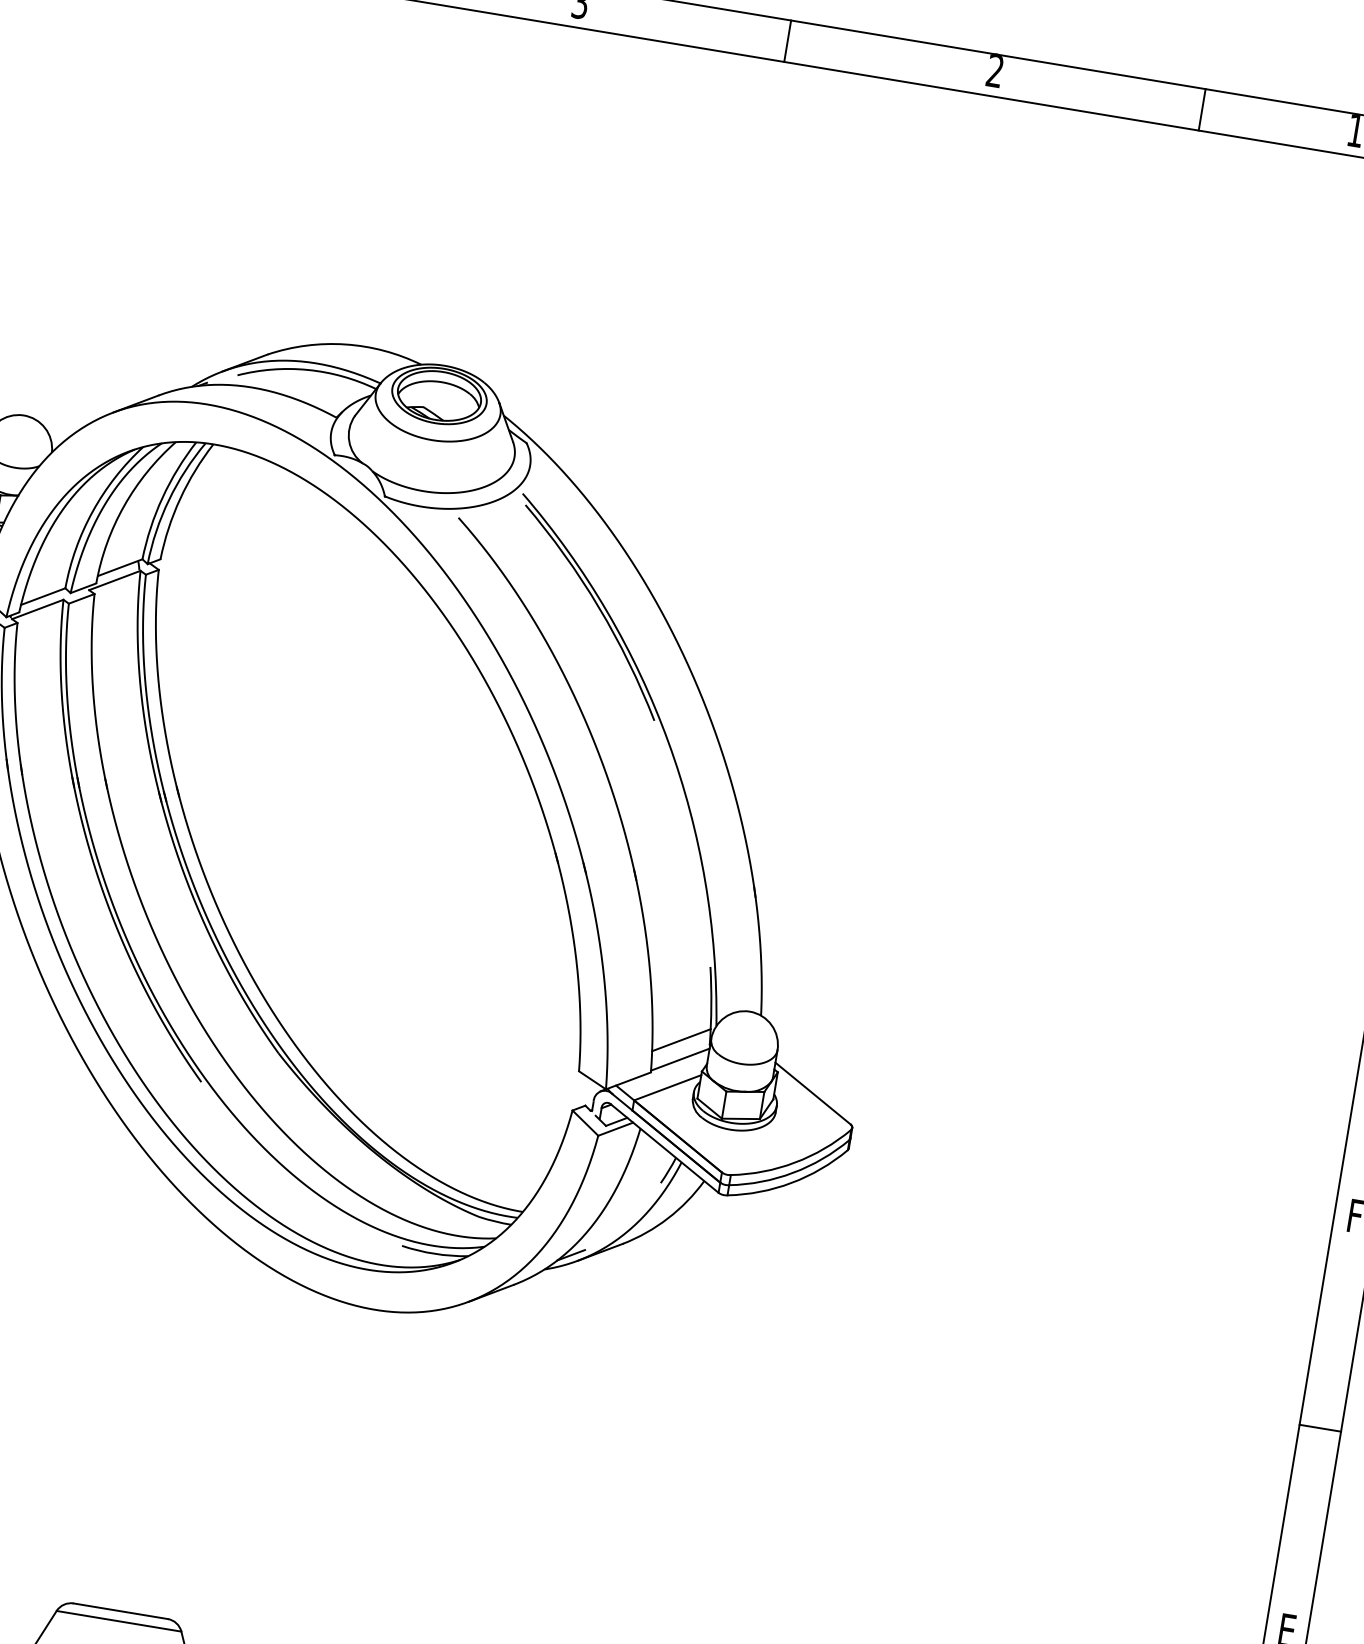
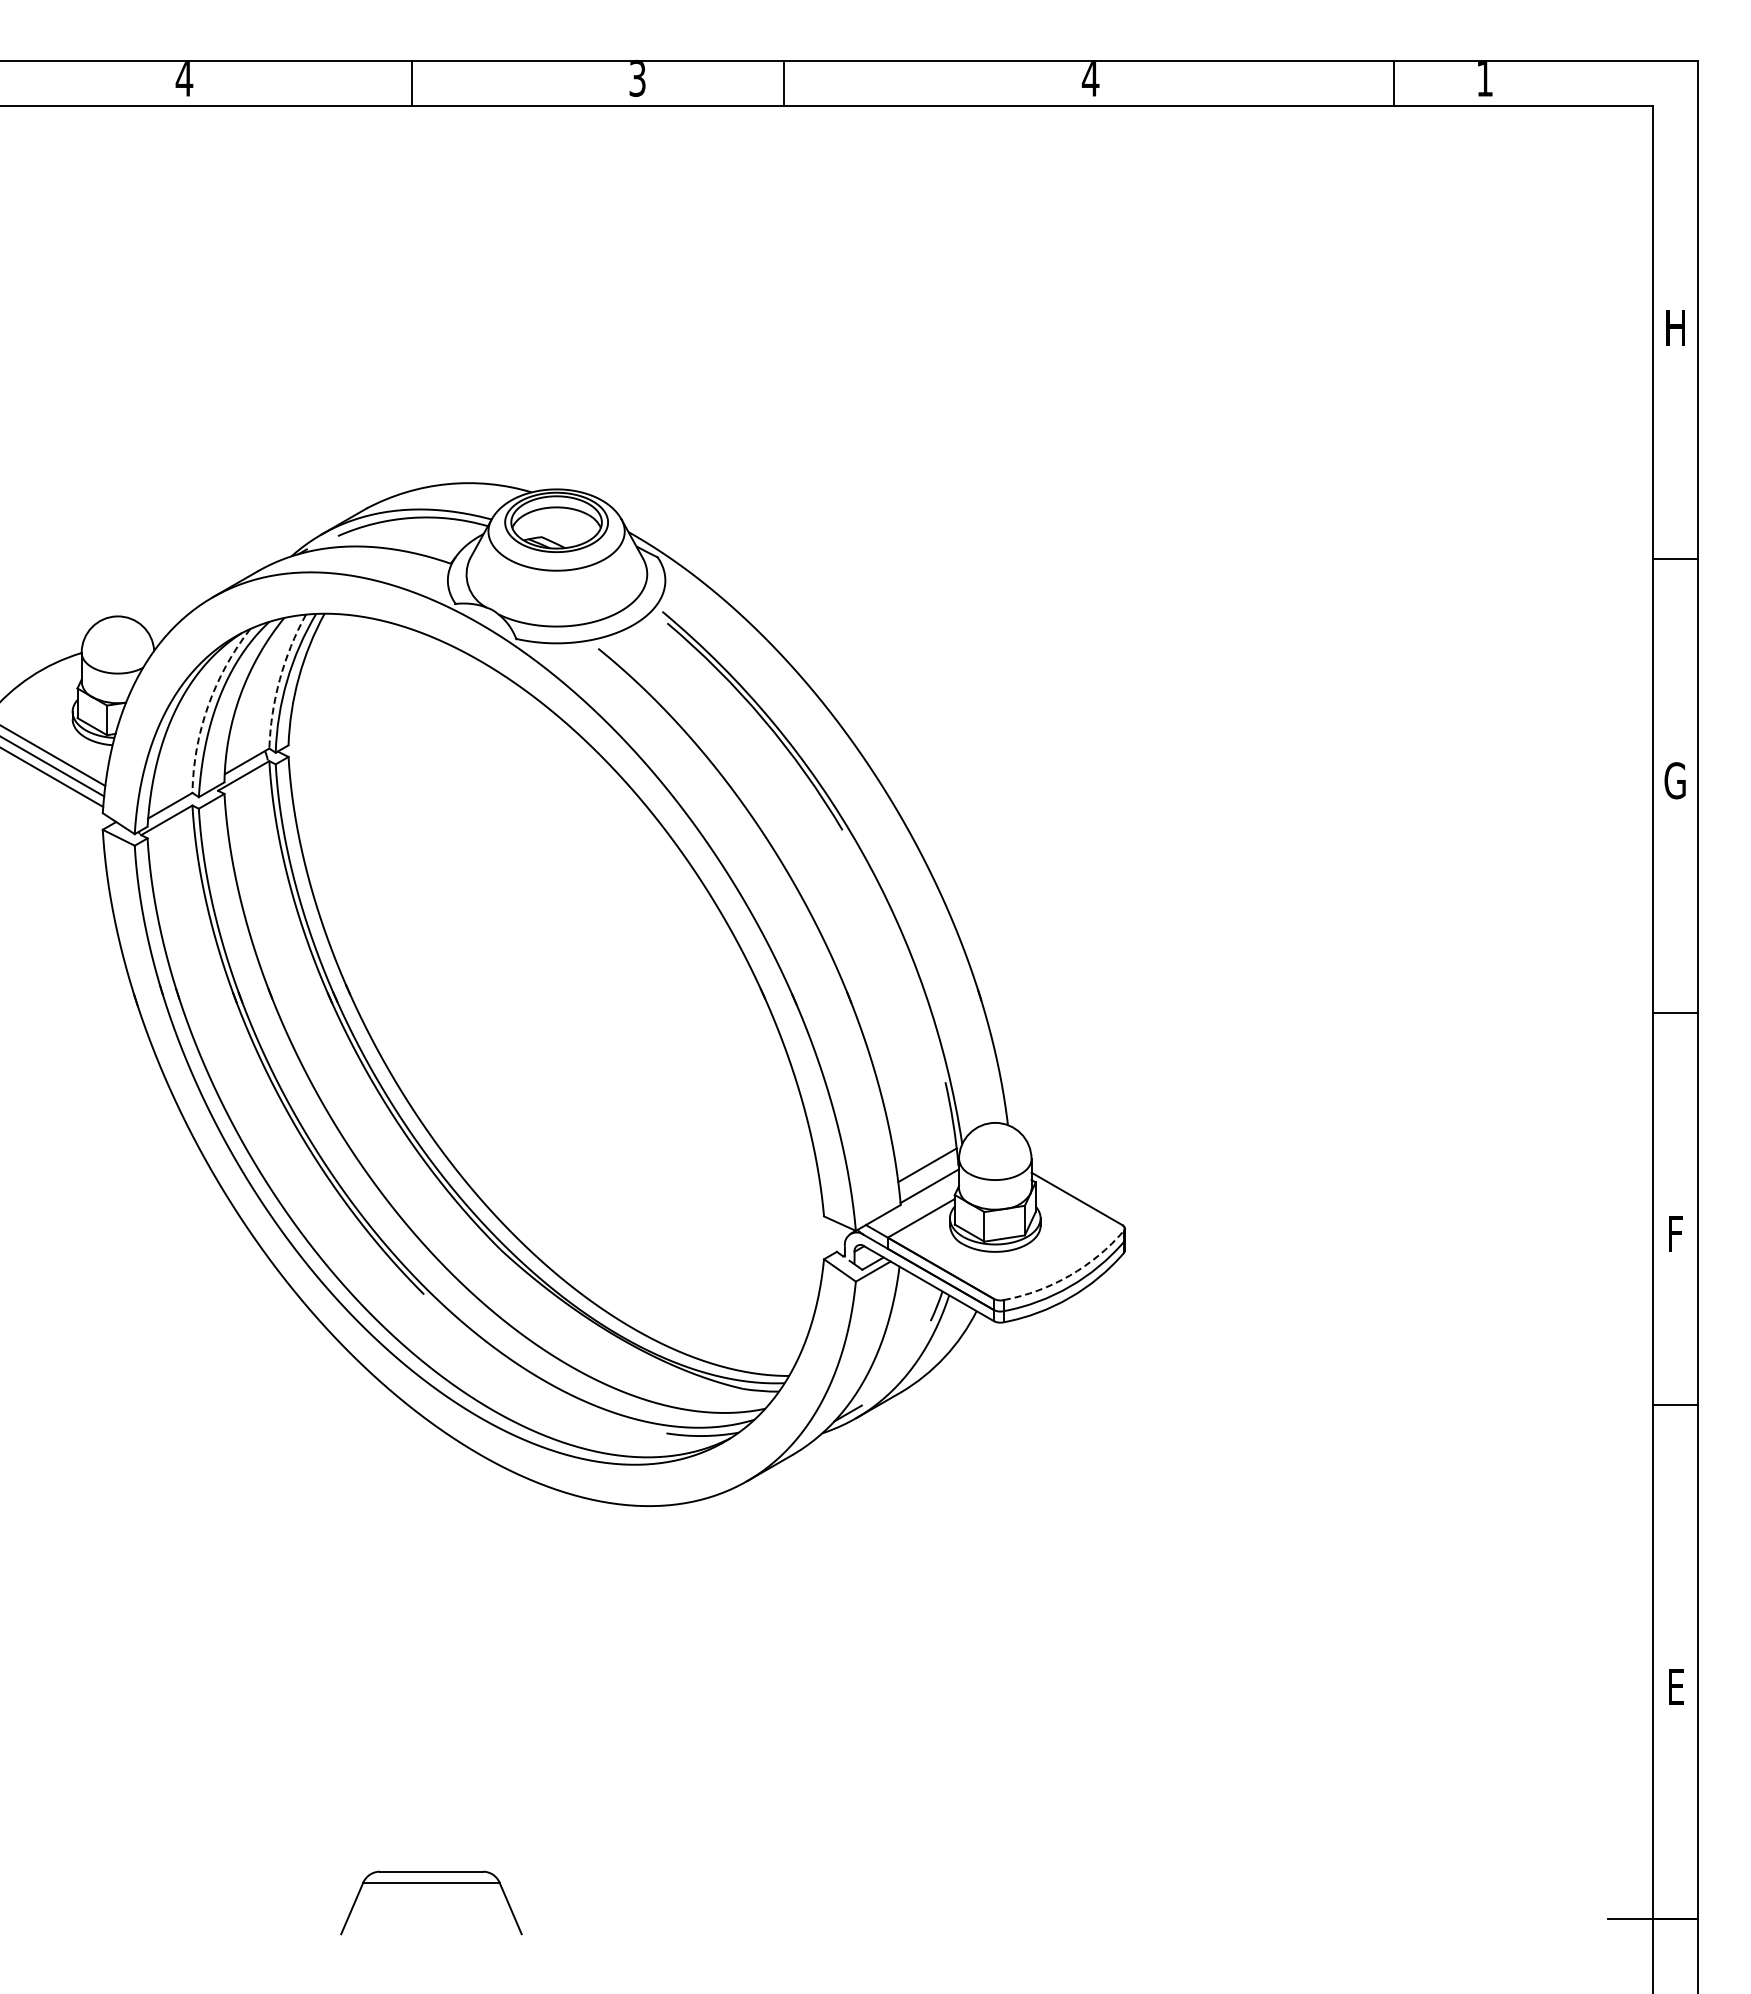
line: (787, 41) -> (783, 83), moved
text: (995, 69) -> (1090, 77), 2 -> 4
line: (1201, 109) -> (1393, 83), moved
arc: (162, 497) -> (279, 679), solid -> dashed
arc: (93, 511) -> (208, 706), solid -> dashed
arc: (794, 1162) -> (1069, 1275), solid -> dashed
line: (1320, 1428) -> (1675, 1404), moved

